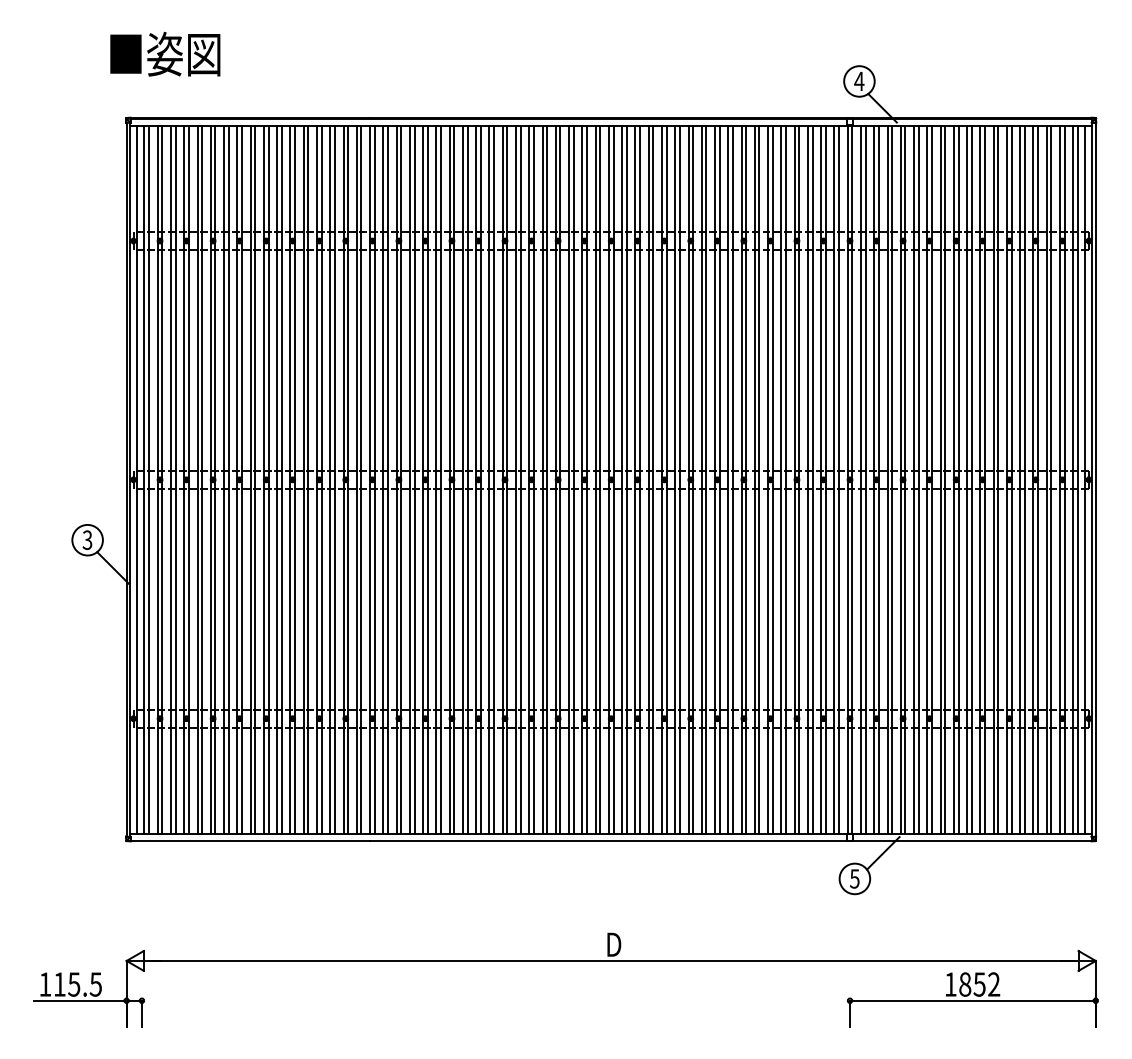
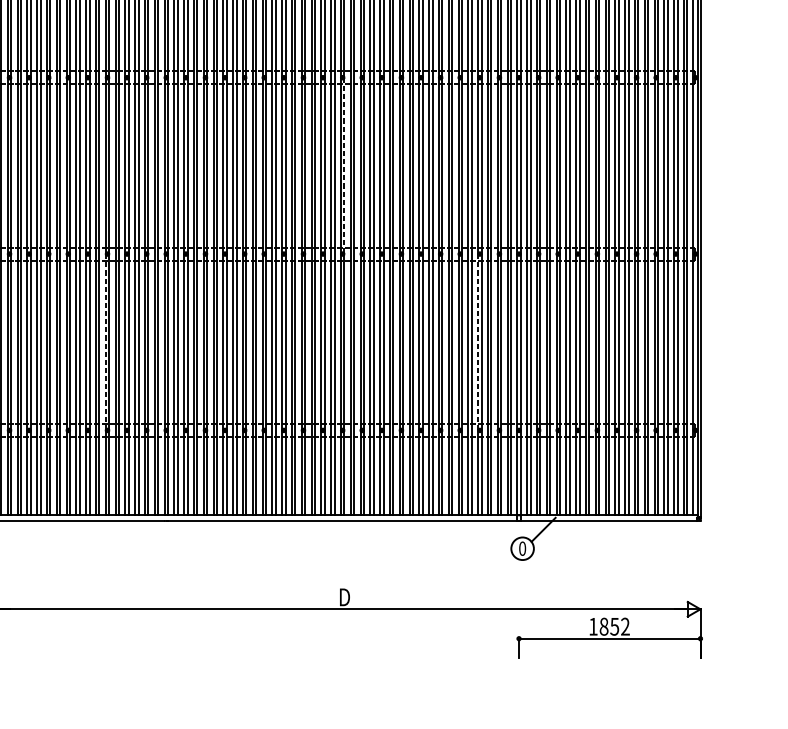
line: (613, 360) -> (344, 165), solid -> dashed
line: (290, 599) -> (105, 342), solid -> dashed
line: (794, 599) -> (478, 342), solid -> dashed
text: (854, 878) -> (522, 548), 5 -> 0

